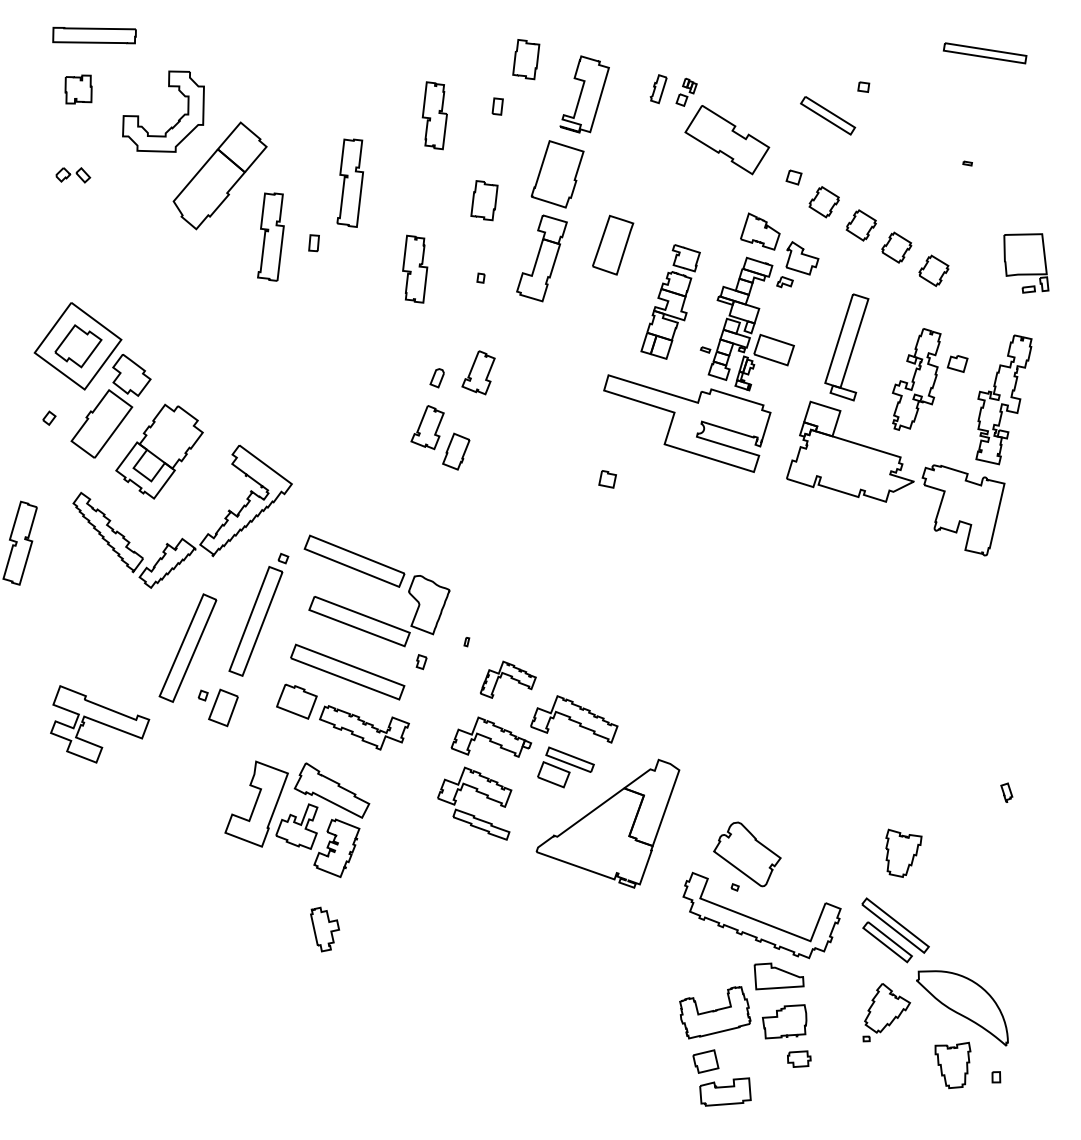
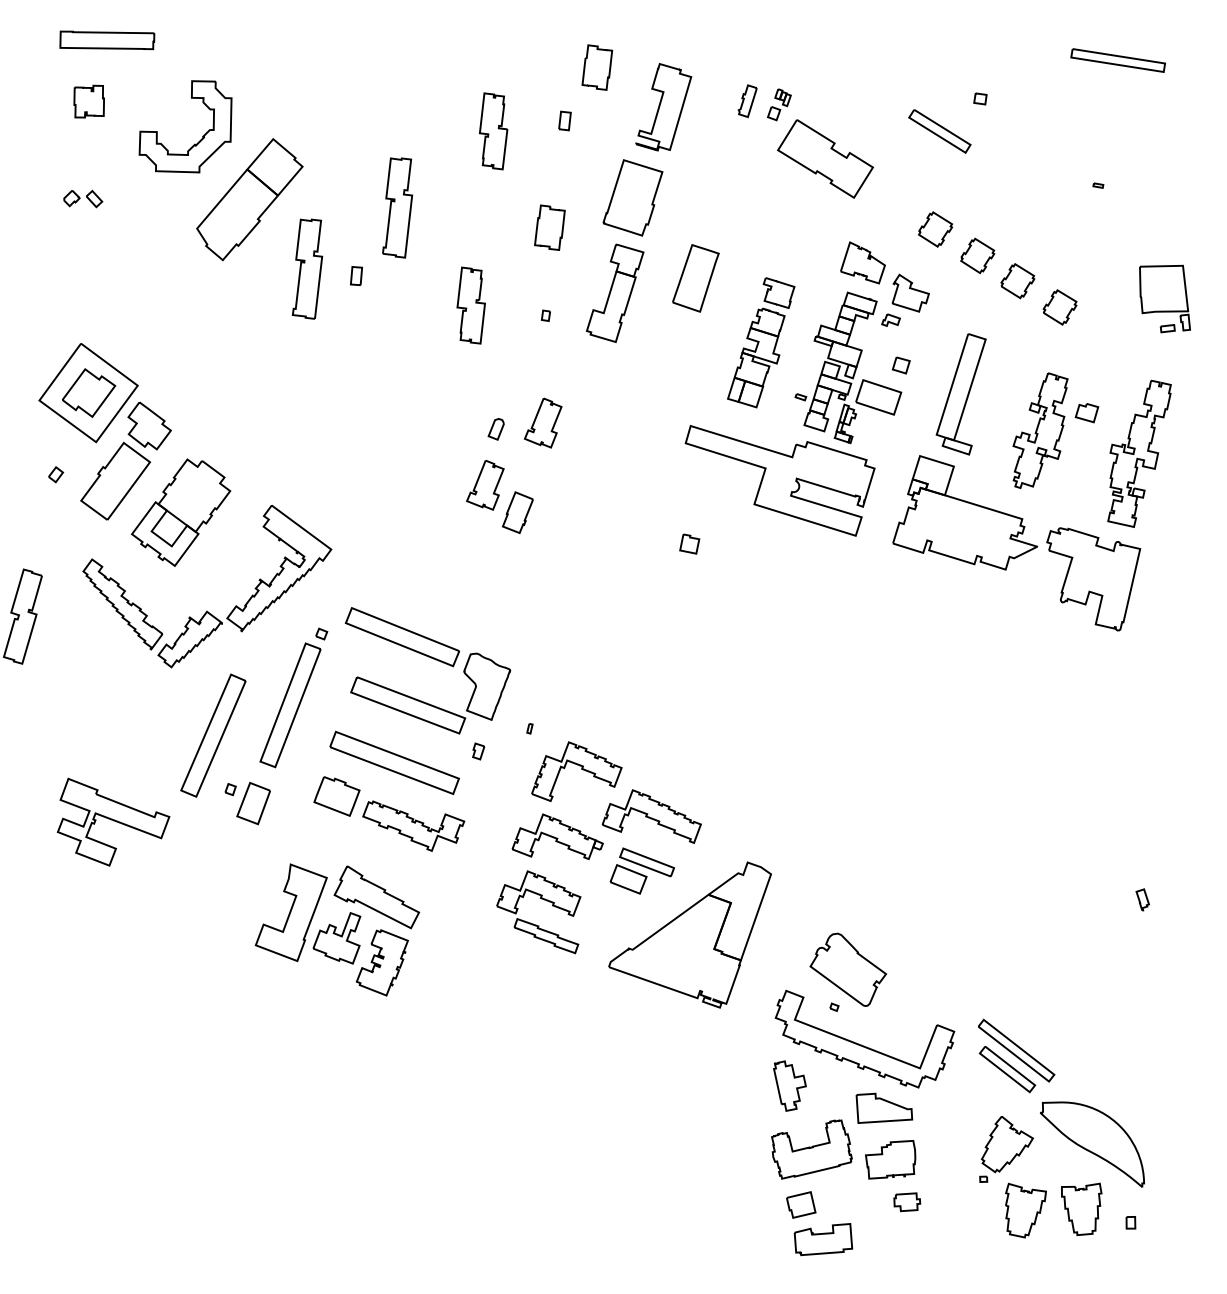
part: (793, 177) -> (900, 365), moved
part: (507, 679) -> (576, 771), size x1.43
part: (903, 853) -> (1025, 1210), moved
part: (324, 929) -> (789, 1085), moved

